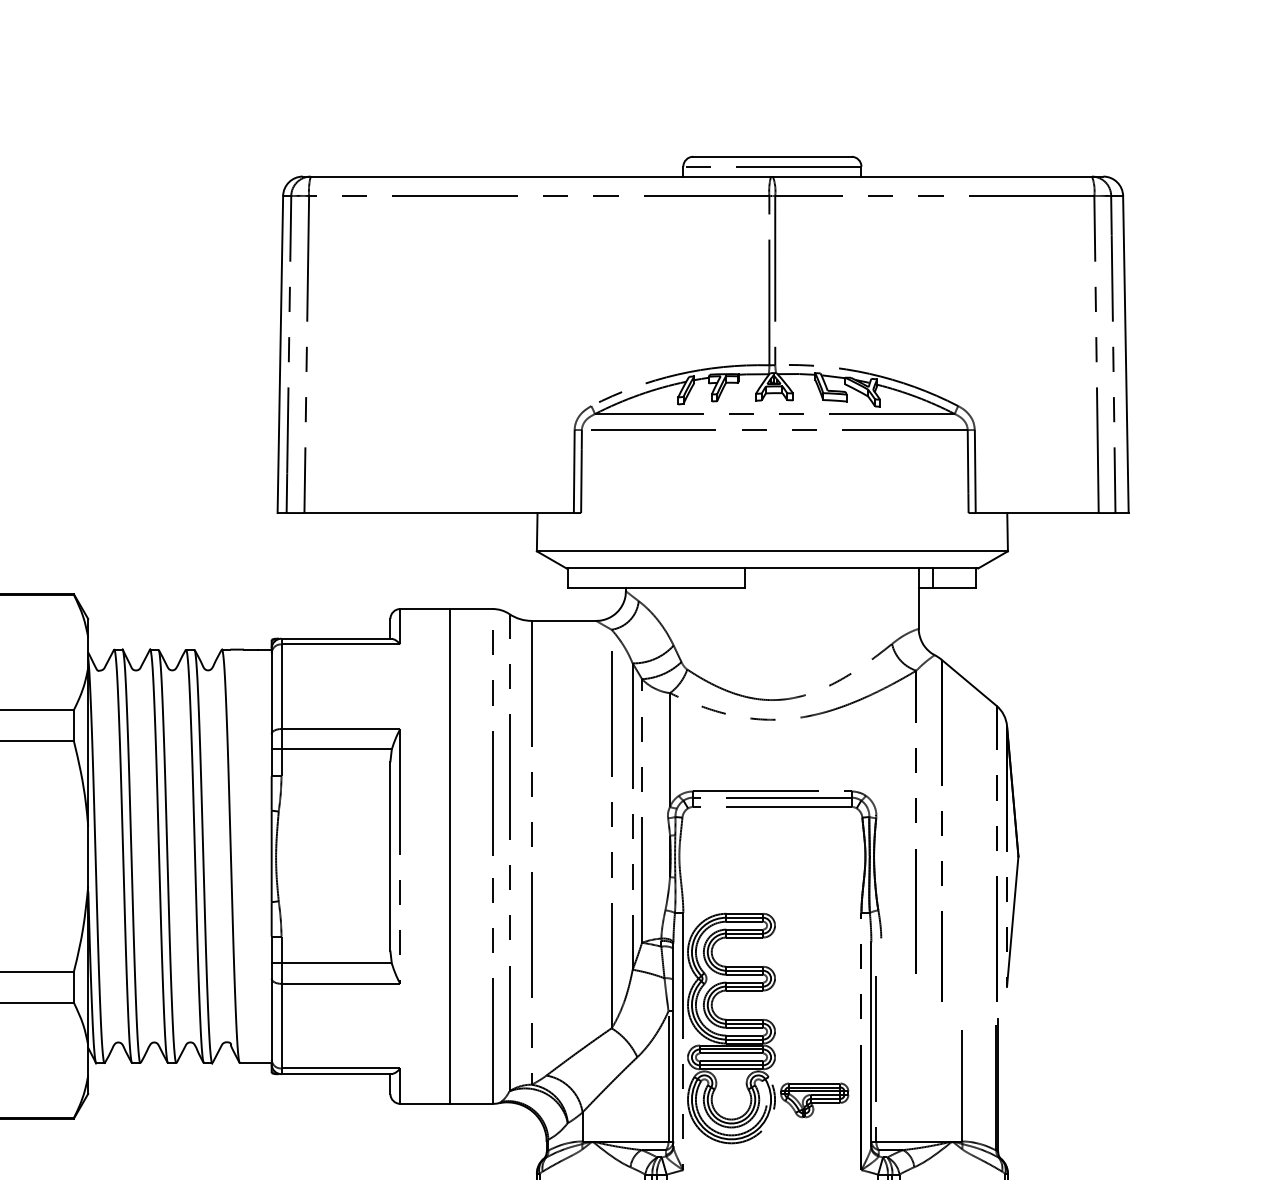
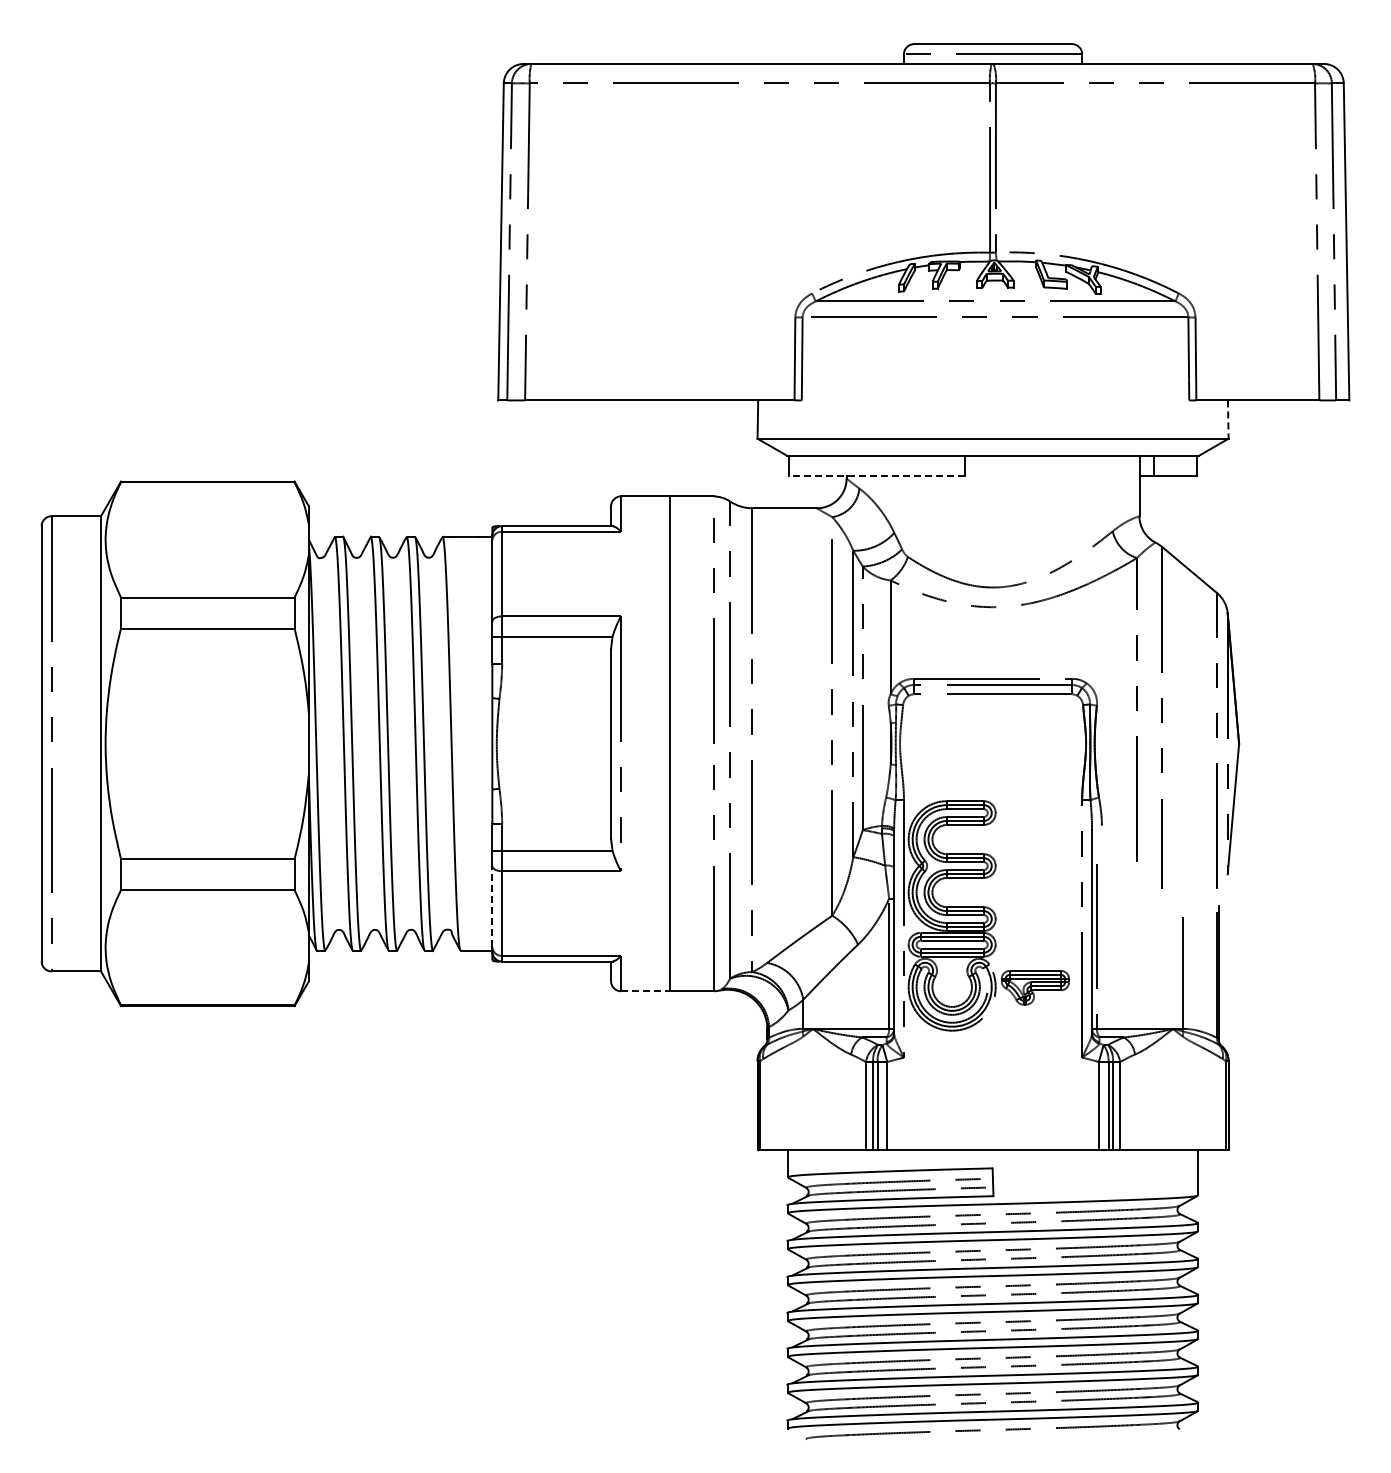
line: (1007, 533) -> (1228, 420), solid -> dashed
line: (655, 588) -> (876, 475), solid -> dashed
line: (271, 1019) -> (492, 906), solid -> dashed
line: (424, 1104) -> (645, 991), solid -> dashed

